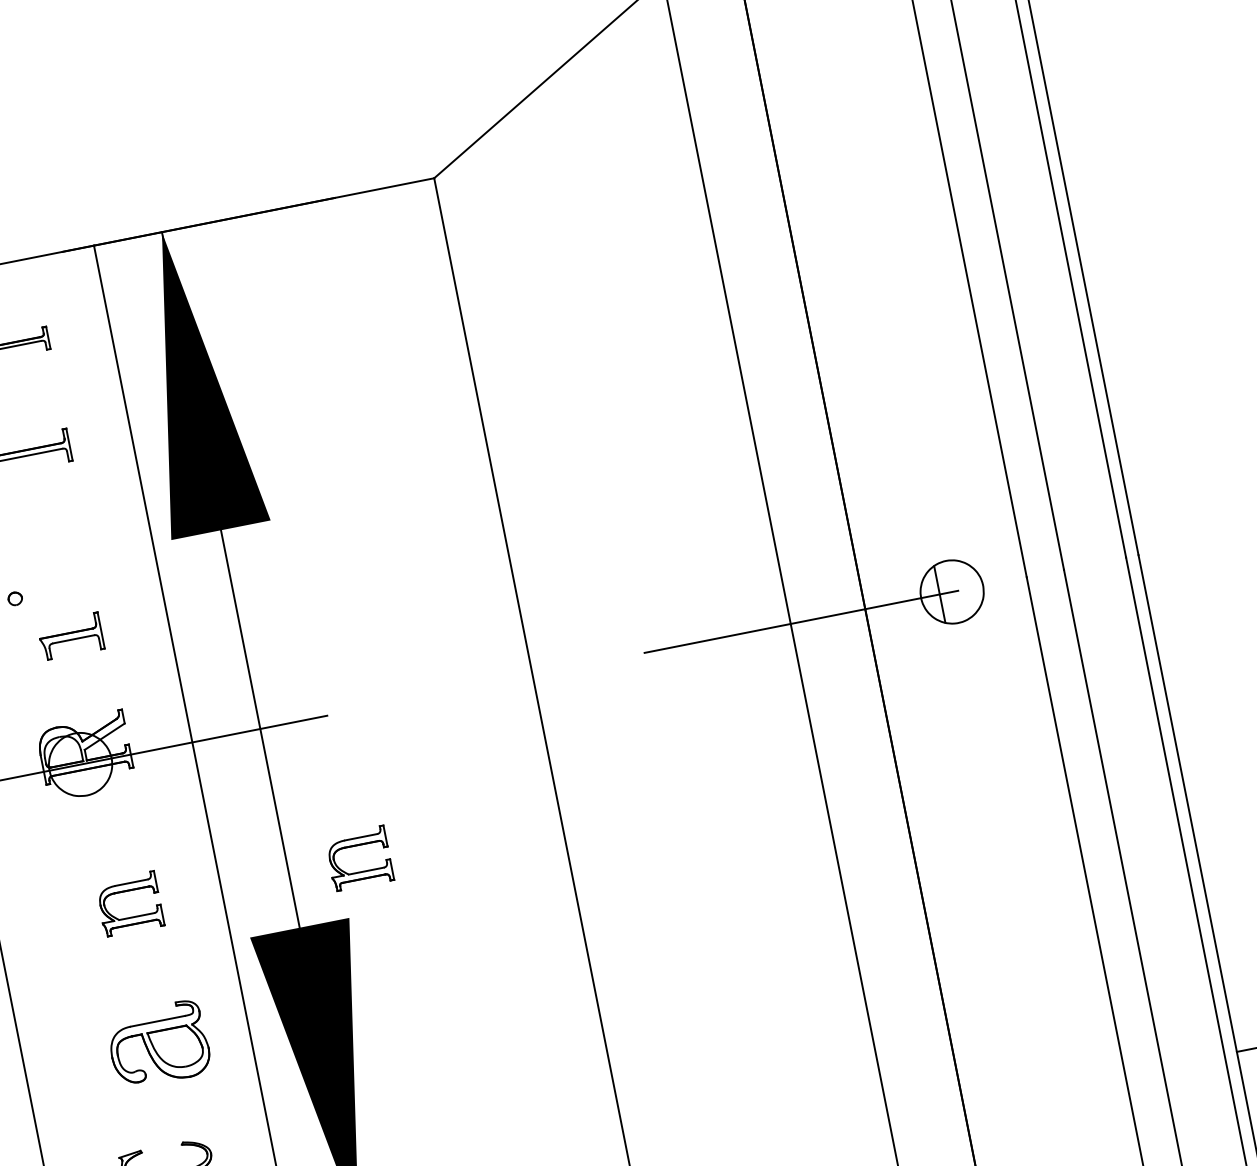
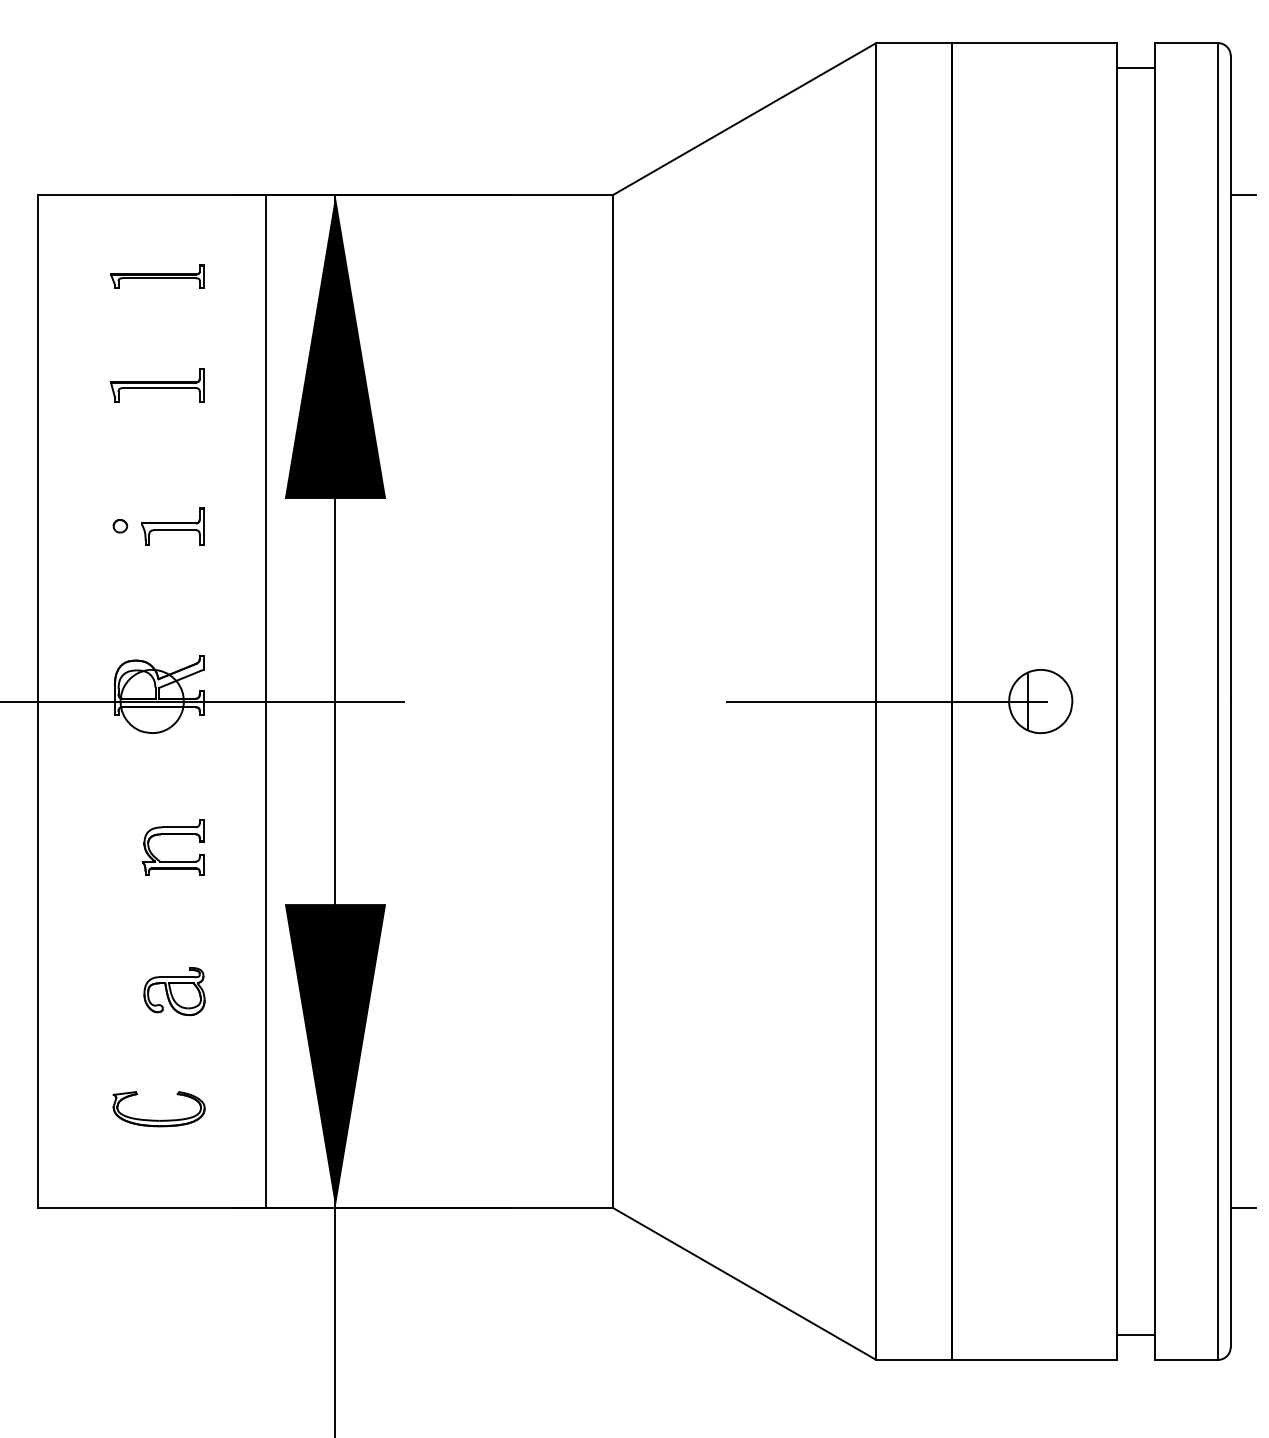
line: (1052, 56) -> (1243, 195), added
part: (70, 636) -> (172, 526), moved
part: (356, 845) -> (407, 834), removed
part: (158, 1044) -> (174, 991), size x0.62

